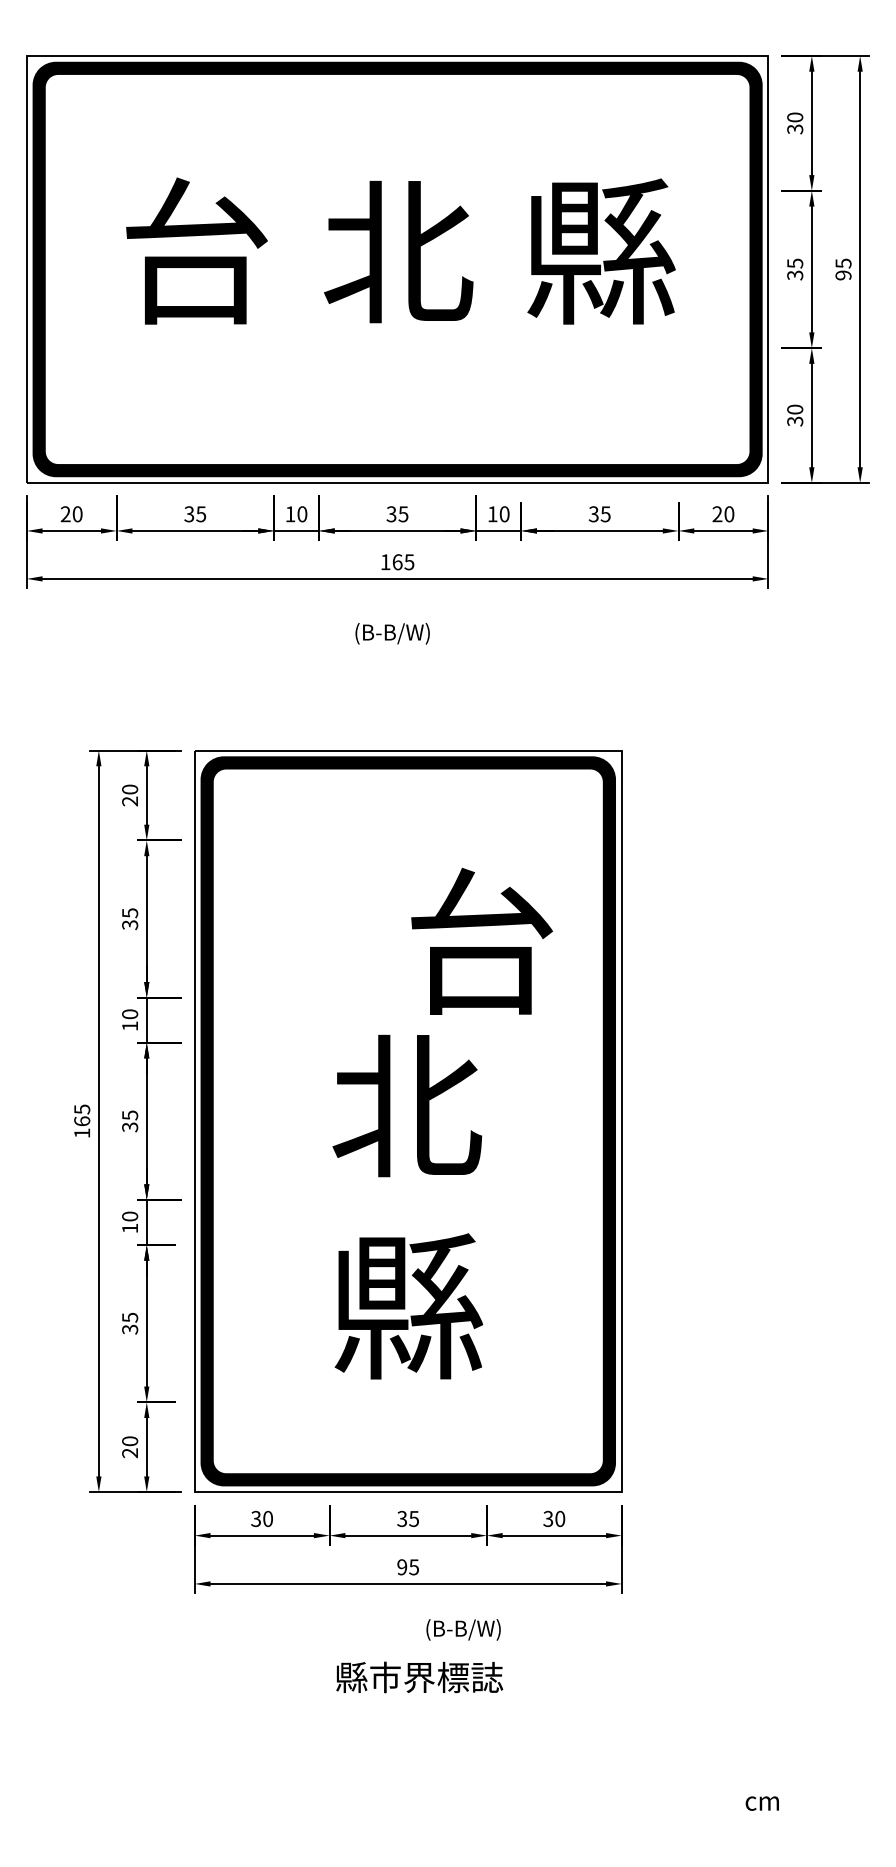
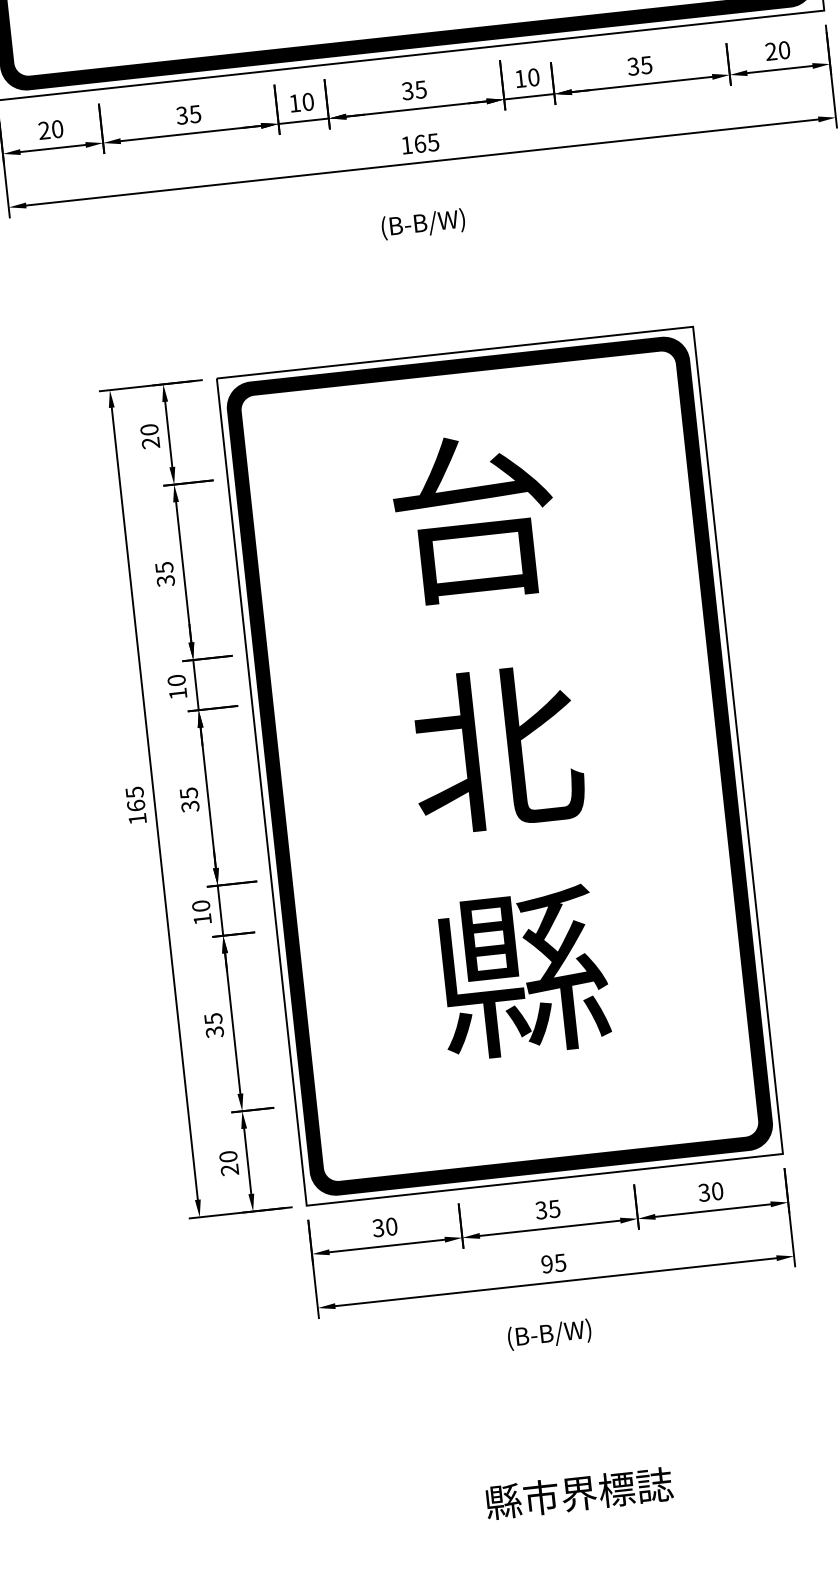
text: (481, 940) -> (474, 516), moved
text: (463, 1629) -> (549, 1334), moved
text: (419, 1677) -> (579, 1493), moved

